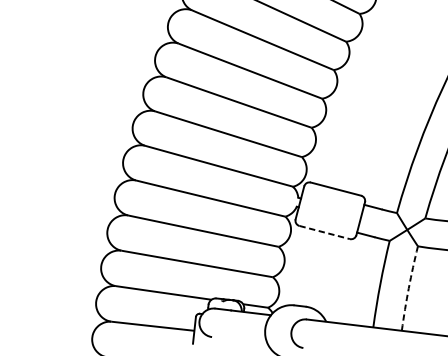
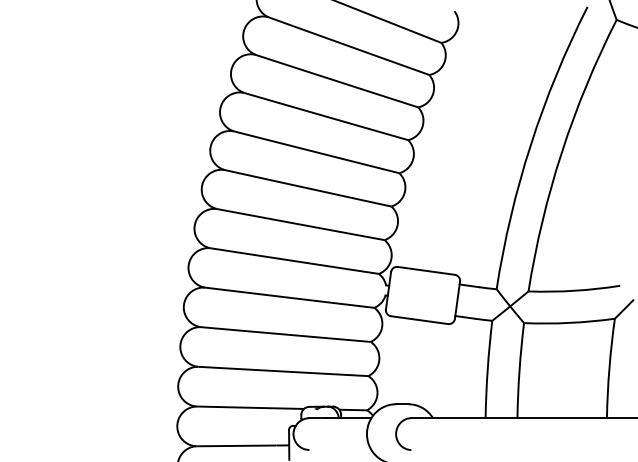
line: (324, 232) -> (419, 320), dashed -> solid
arc: (408, 288) -> (519, 370), dashed -> solid

